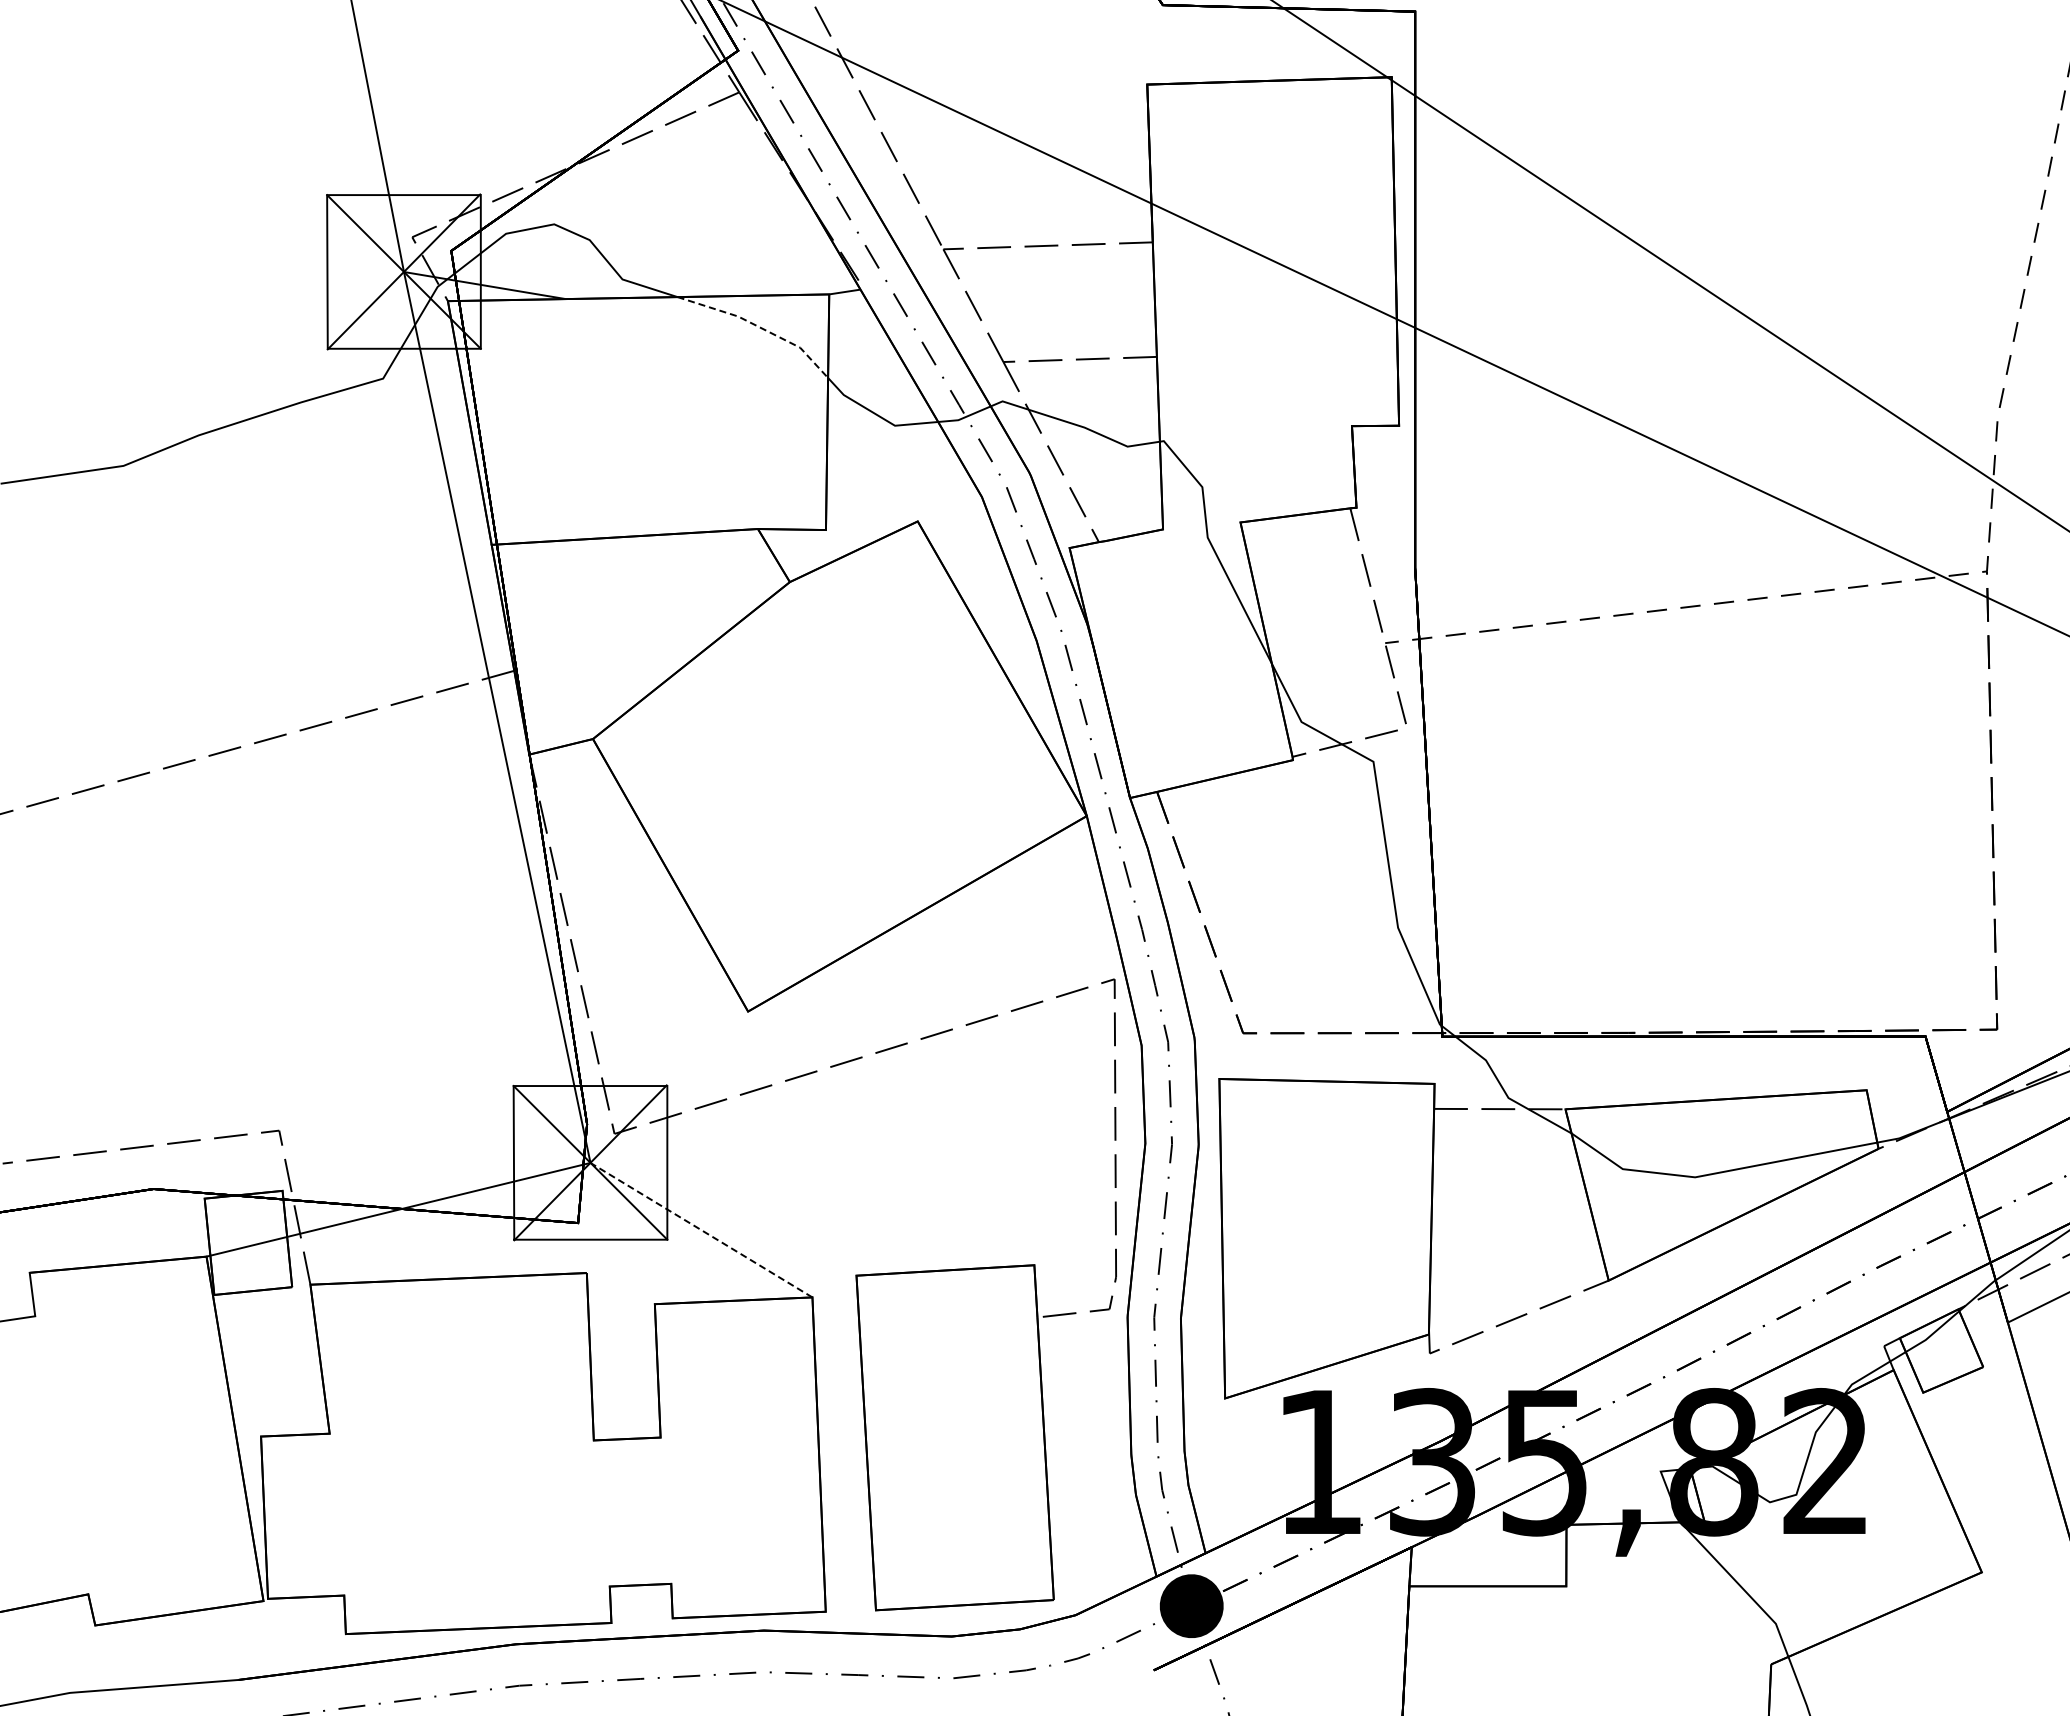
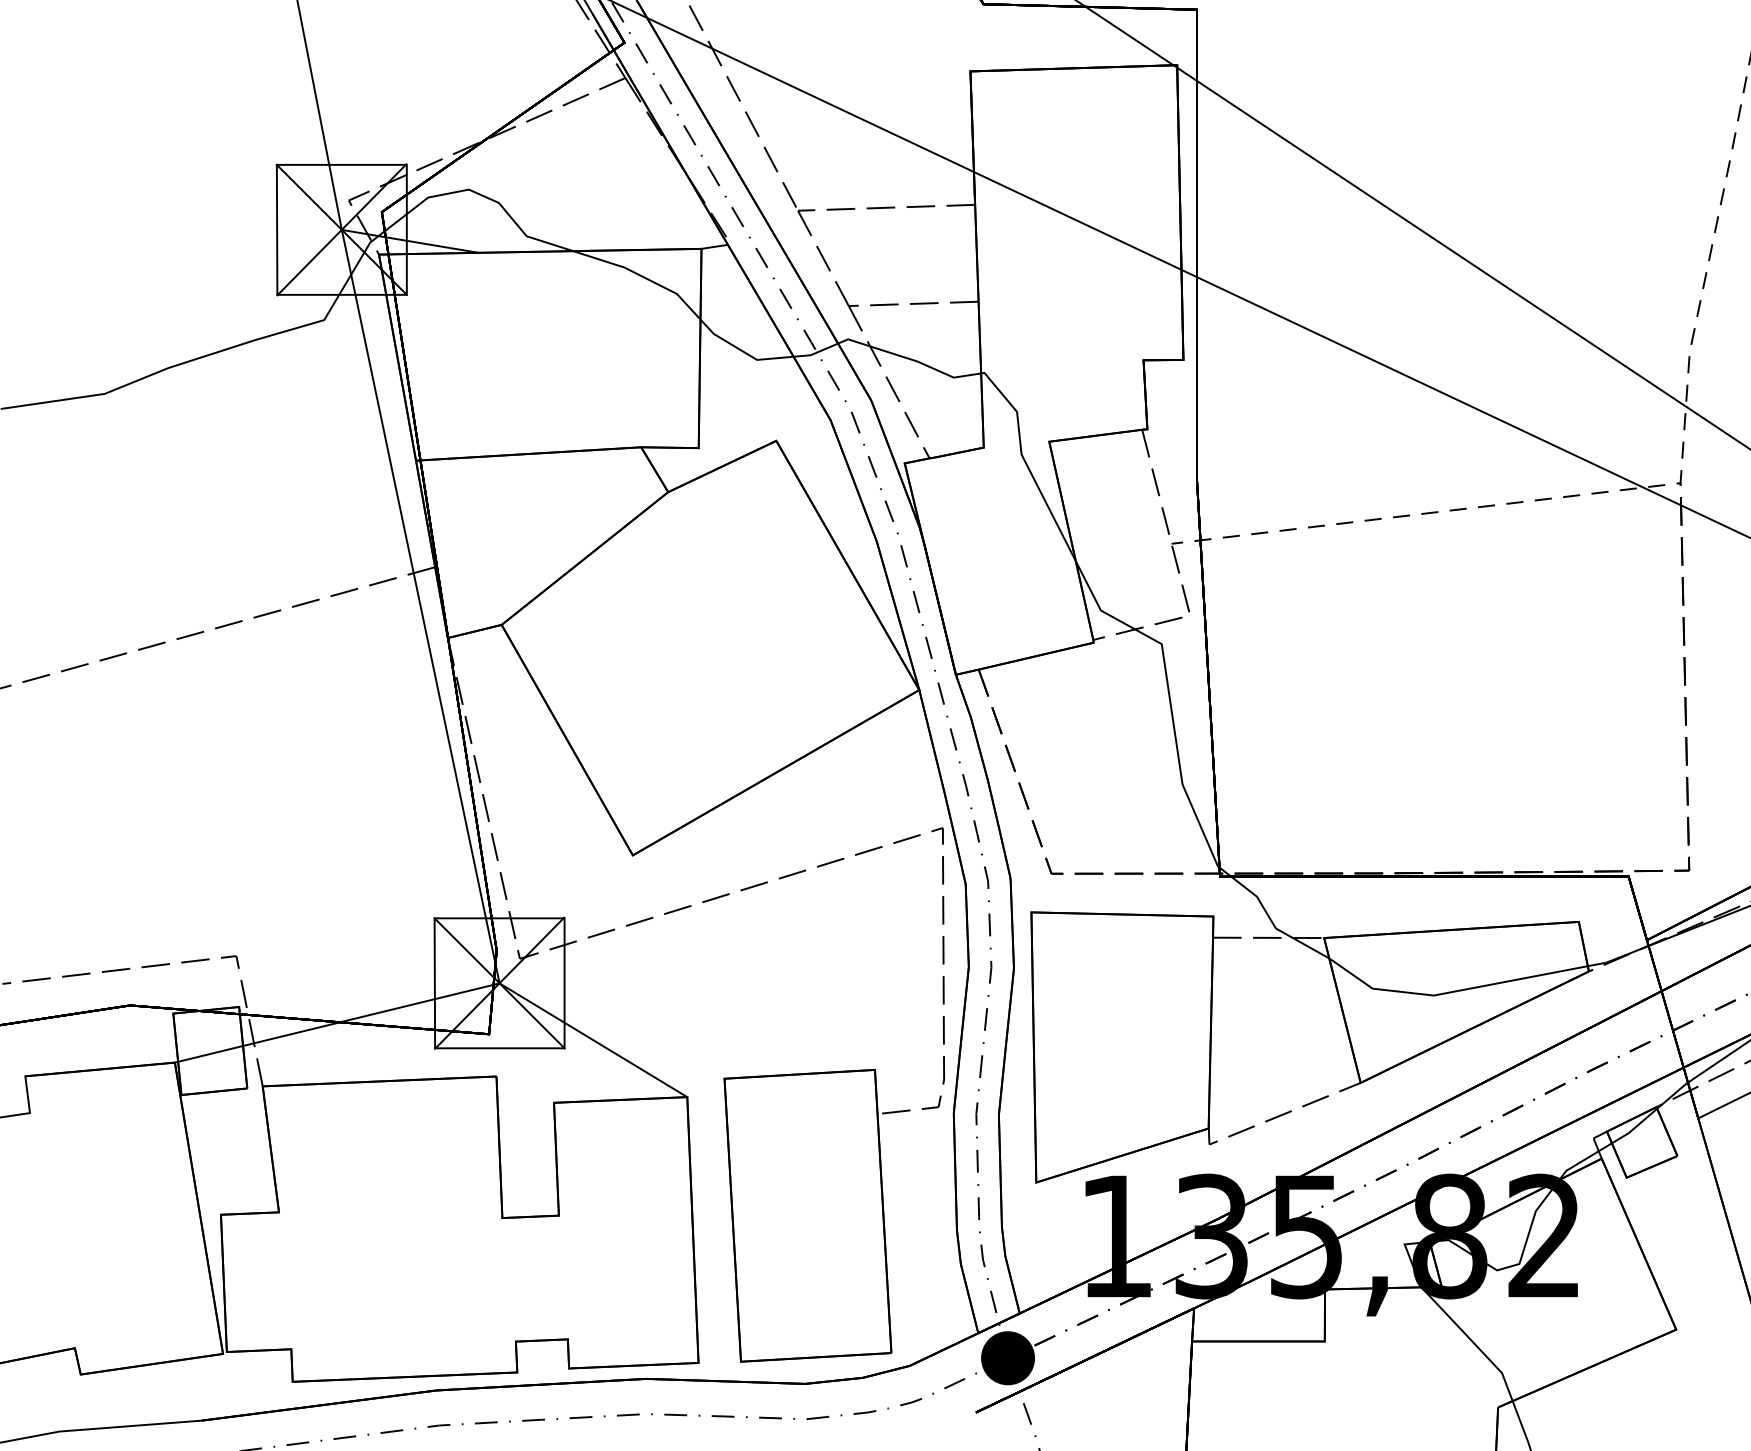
line: (759, 327) -> (642, 276), dashed -> solid
line: (701, 1230) -> (593, 1040), dashed -> solid

